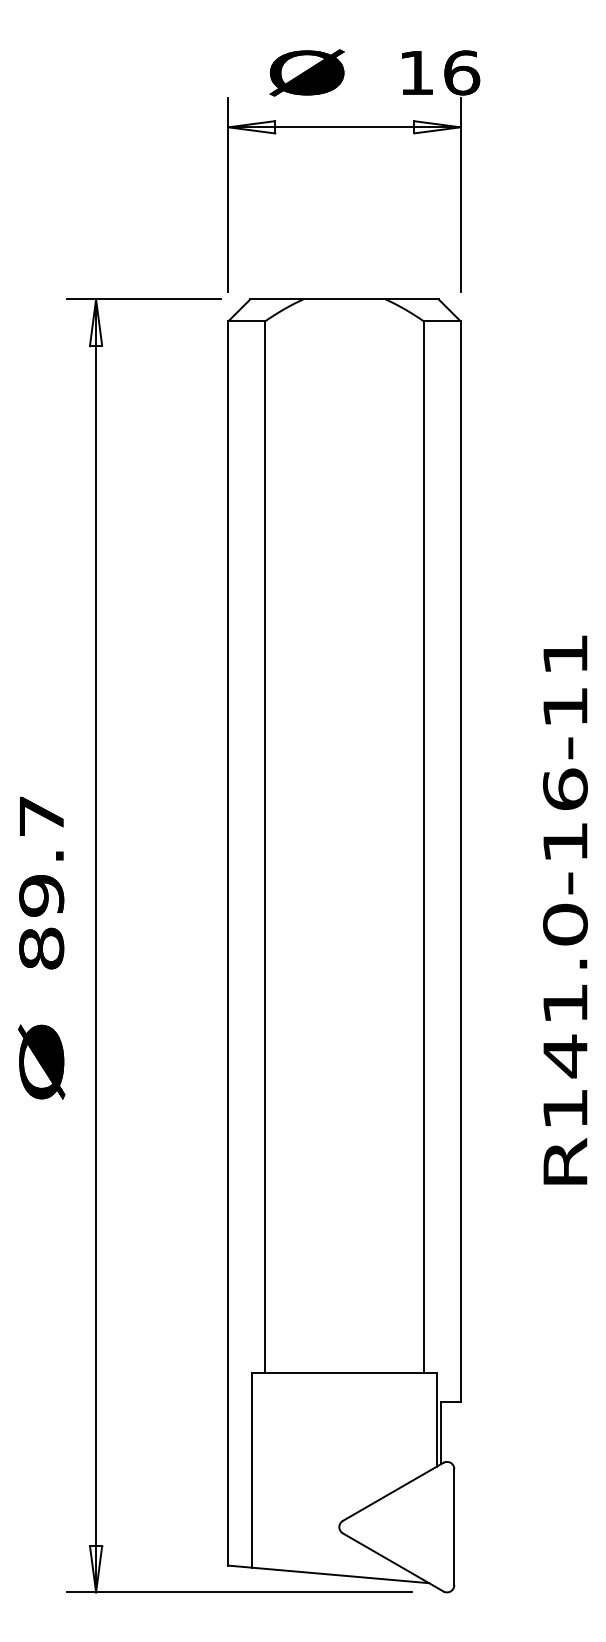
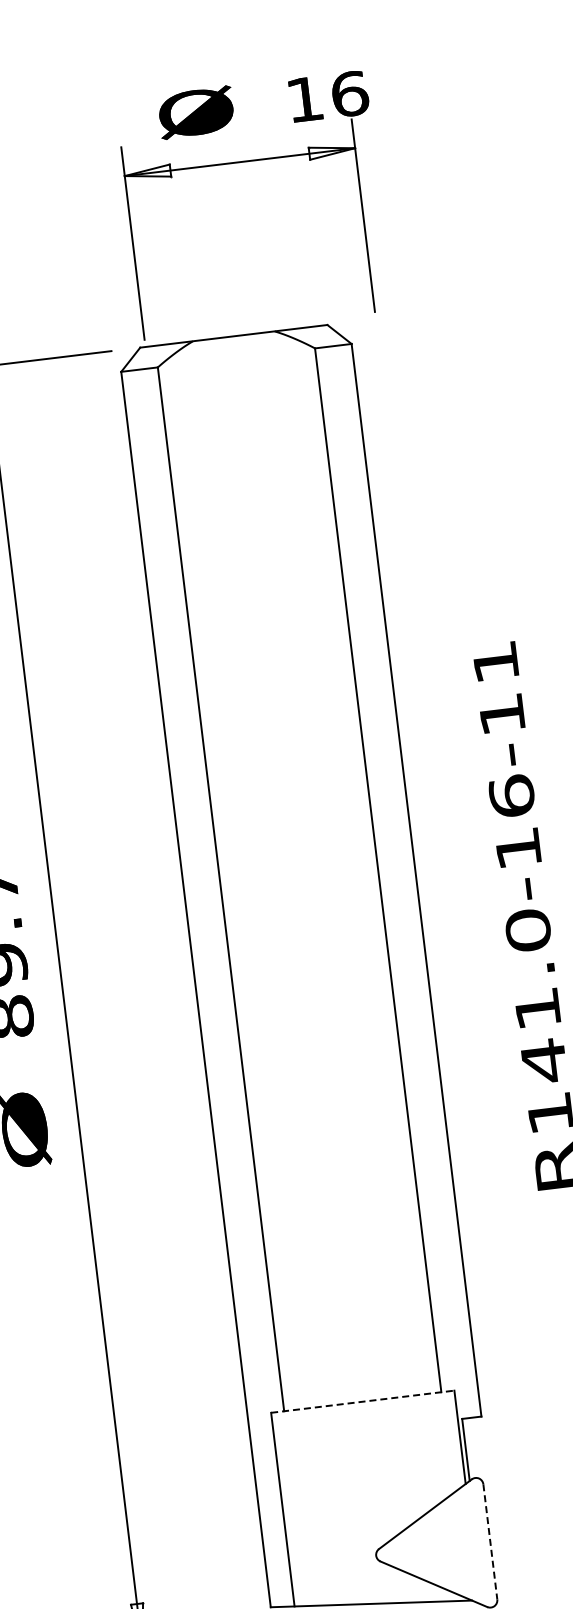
part: (353, 127) -> (248, 161), moved
line: (345, 1372) -> (363, 1401), solid -> dashed
line: (454, 1527) -> (490, 1542), solid -> dashed

